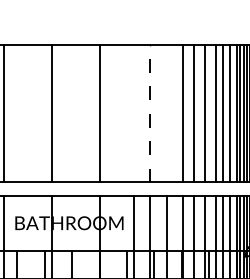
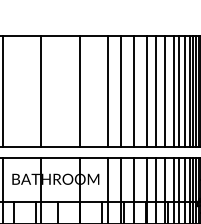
line: (133, 113) -> (107, 91), added
line: (150, 113) -> (120, 91), dashed -> solid
line: (166, 113) -> (133, 91), added

